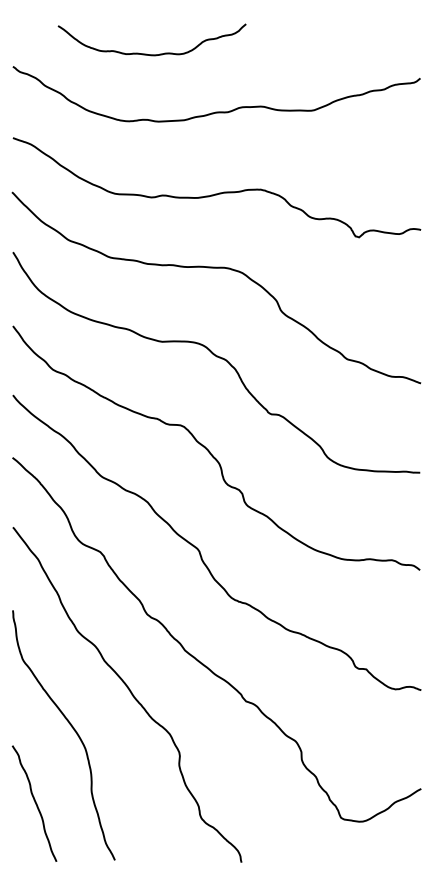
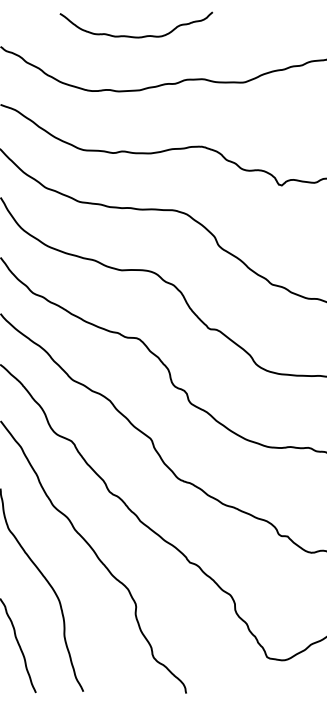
curve: (146, 53) -> (131, 36), moved

